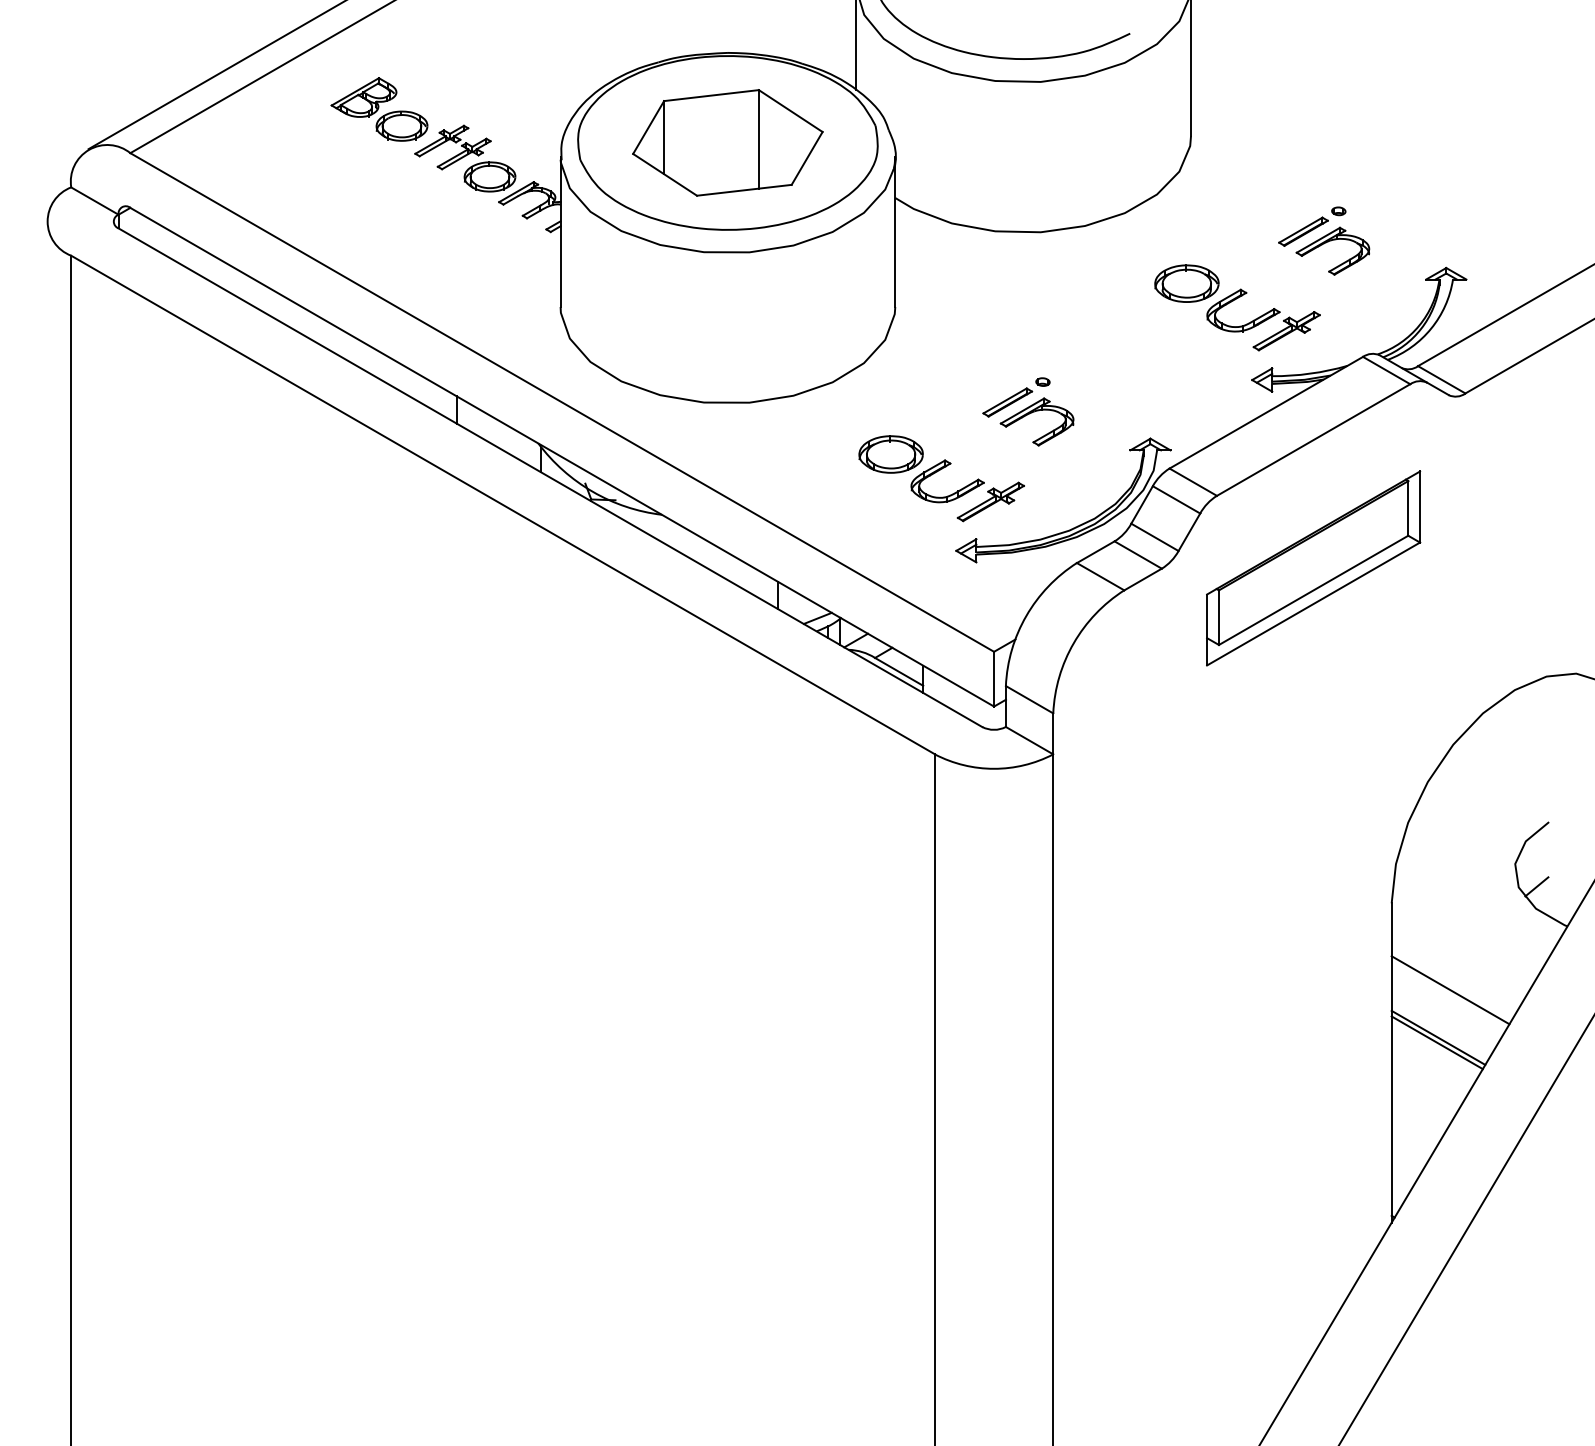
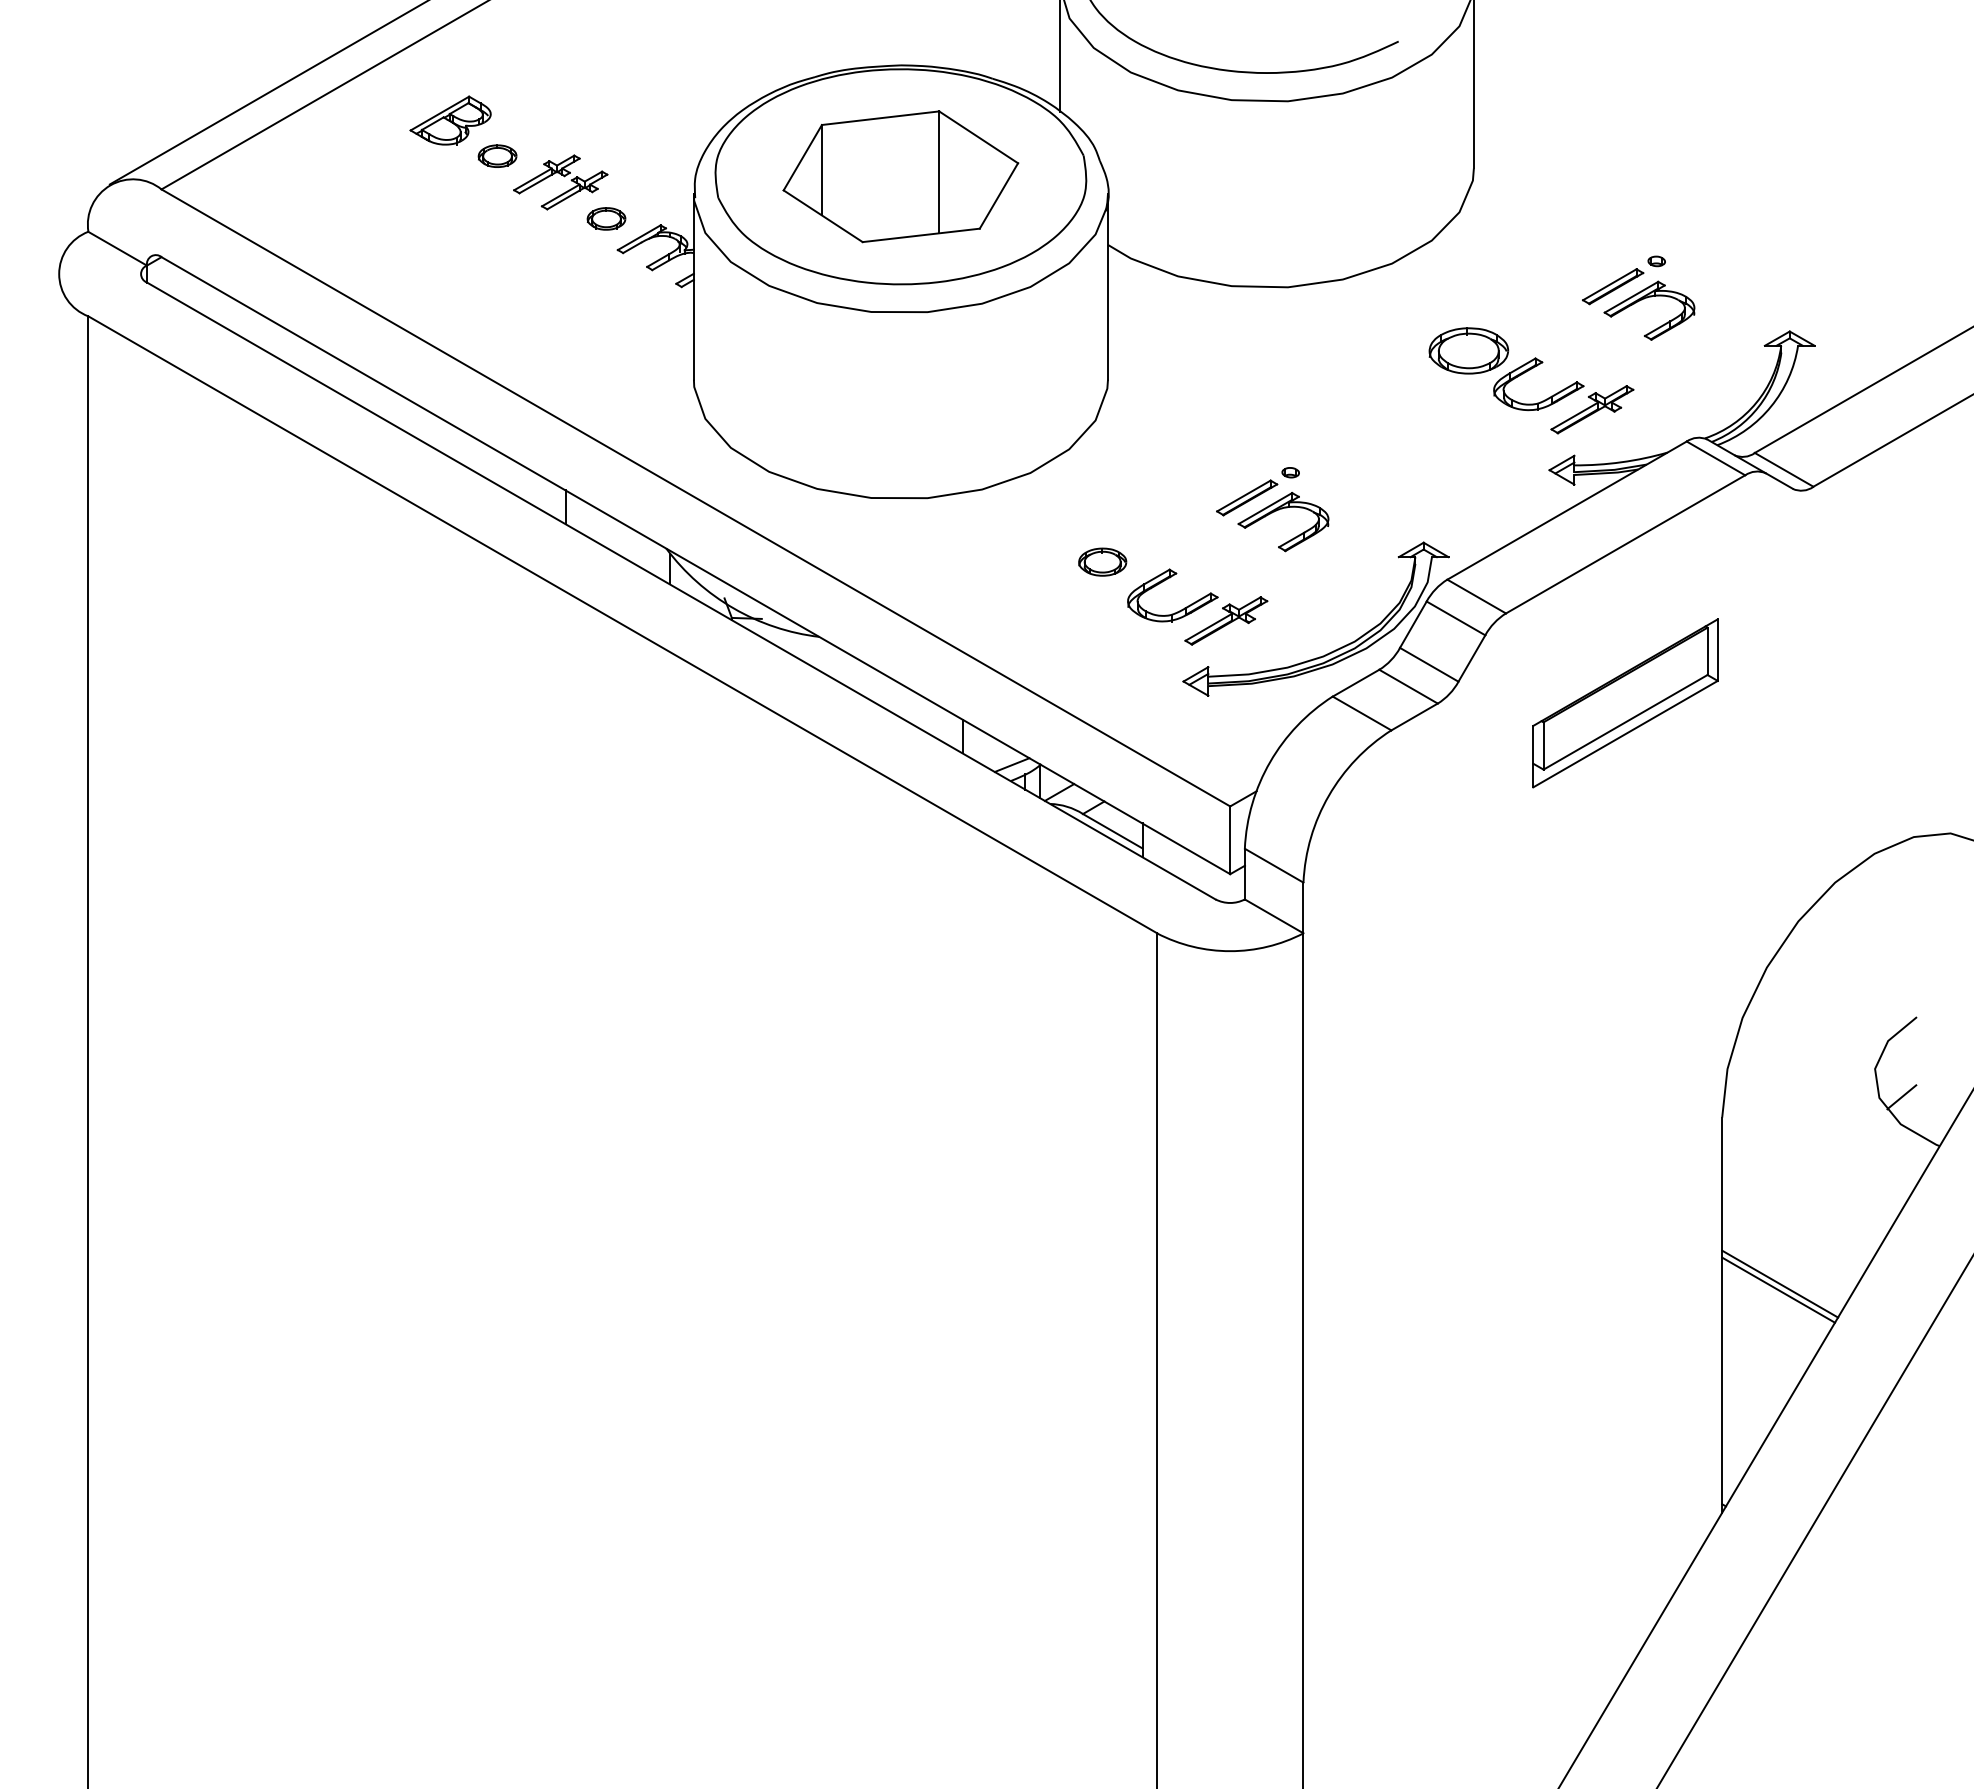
part: (401, 126) -> (497, 156), size x0.6
part: (489, 176) -> (606, 218), size x0.6
part: (890, 453) -> (1102, 561), size x0.6
part: (1313, 568) -> (1625, 703), size x0.7
line: (1450, 990) -> (1794, 1225), removed

